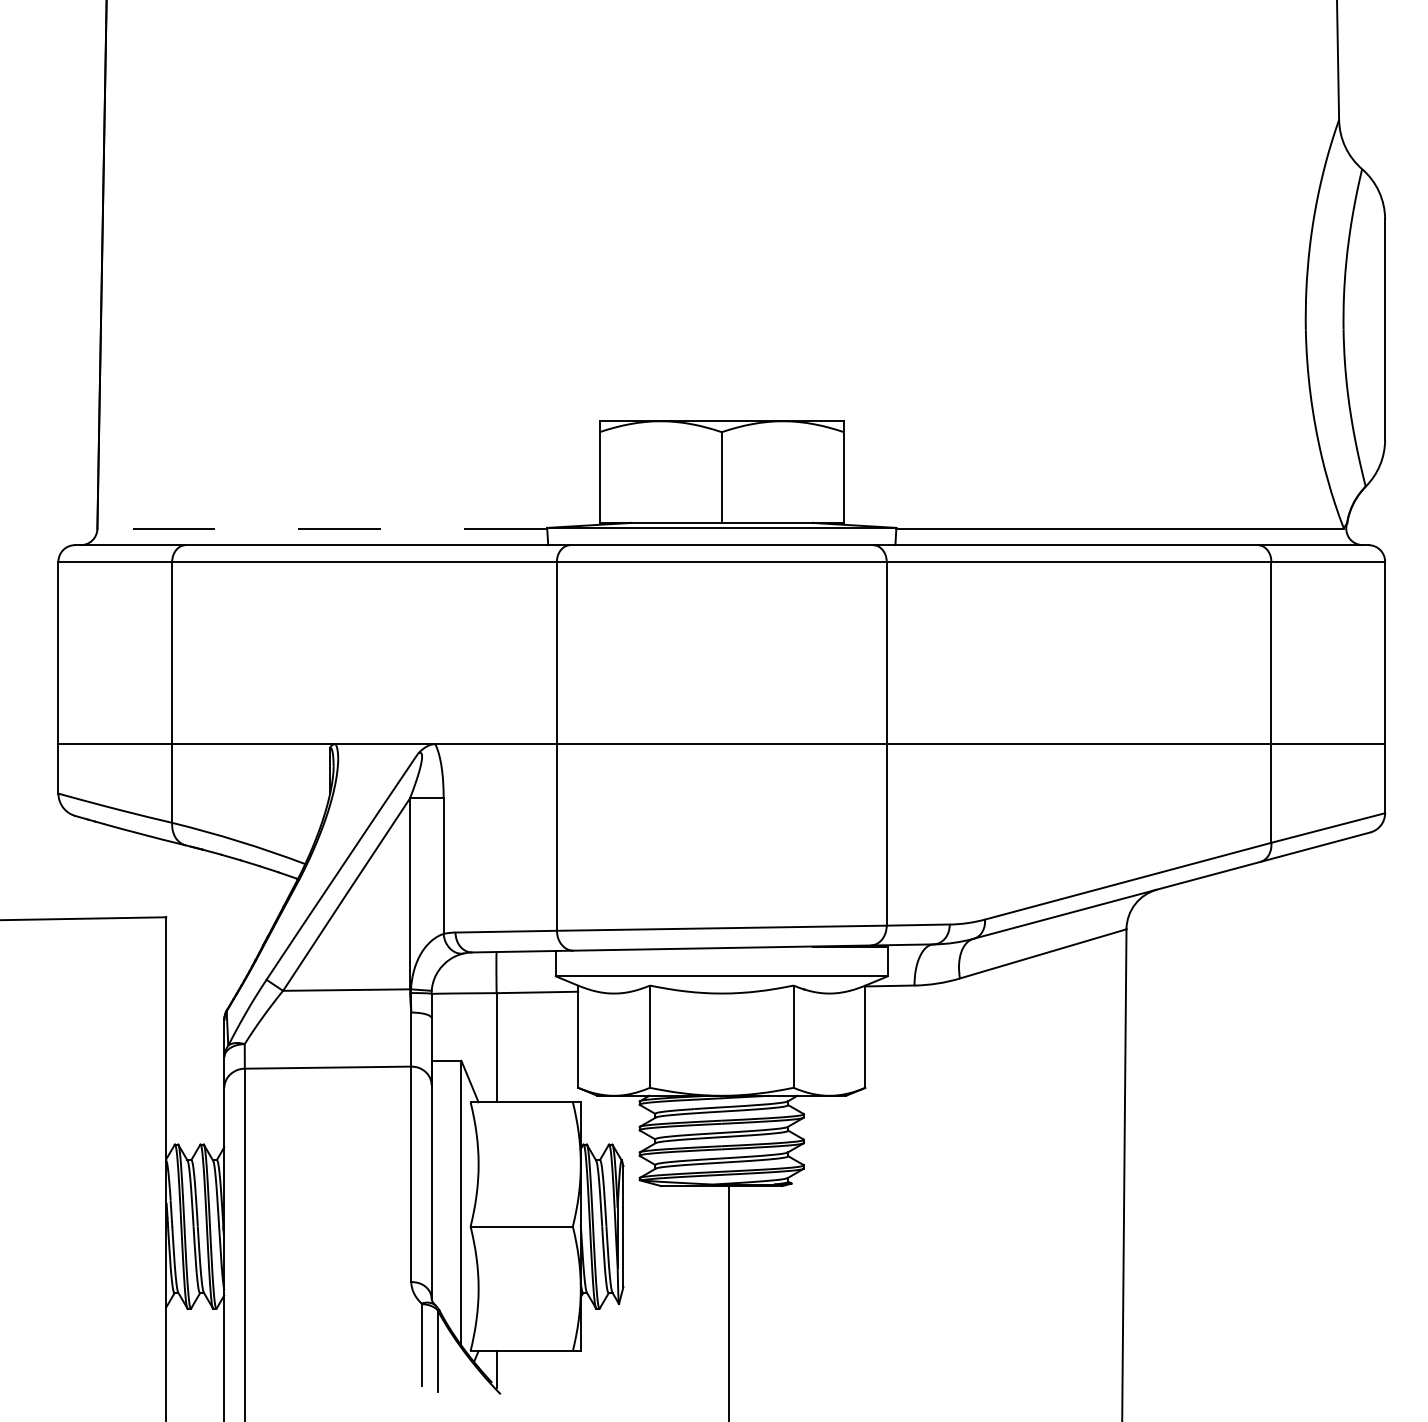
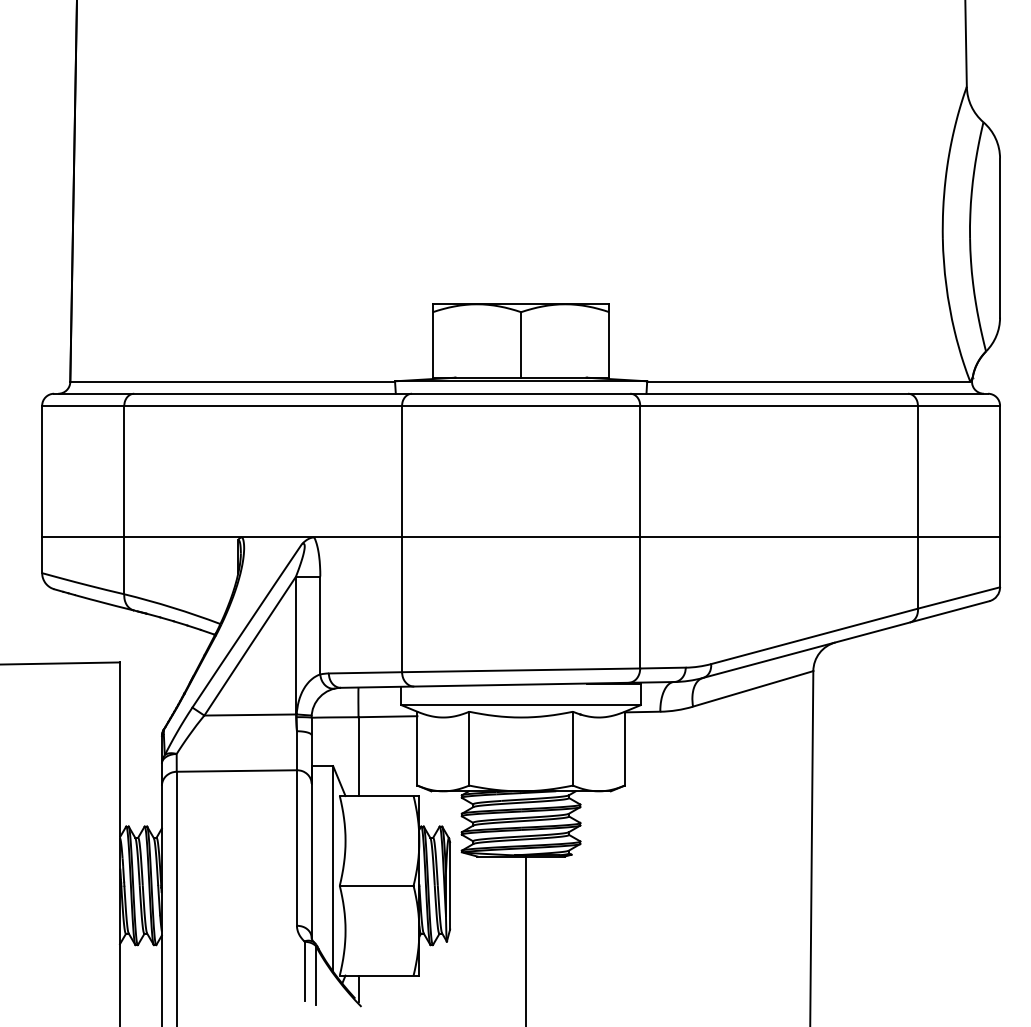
line: (322, 528) -> (232, 381), dashed -> solid

